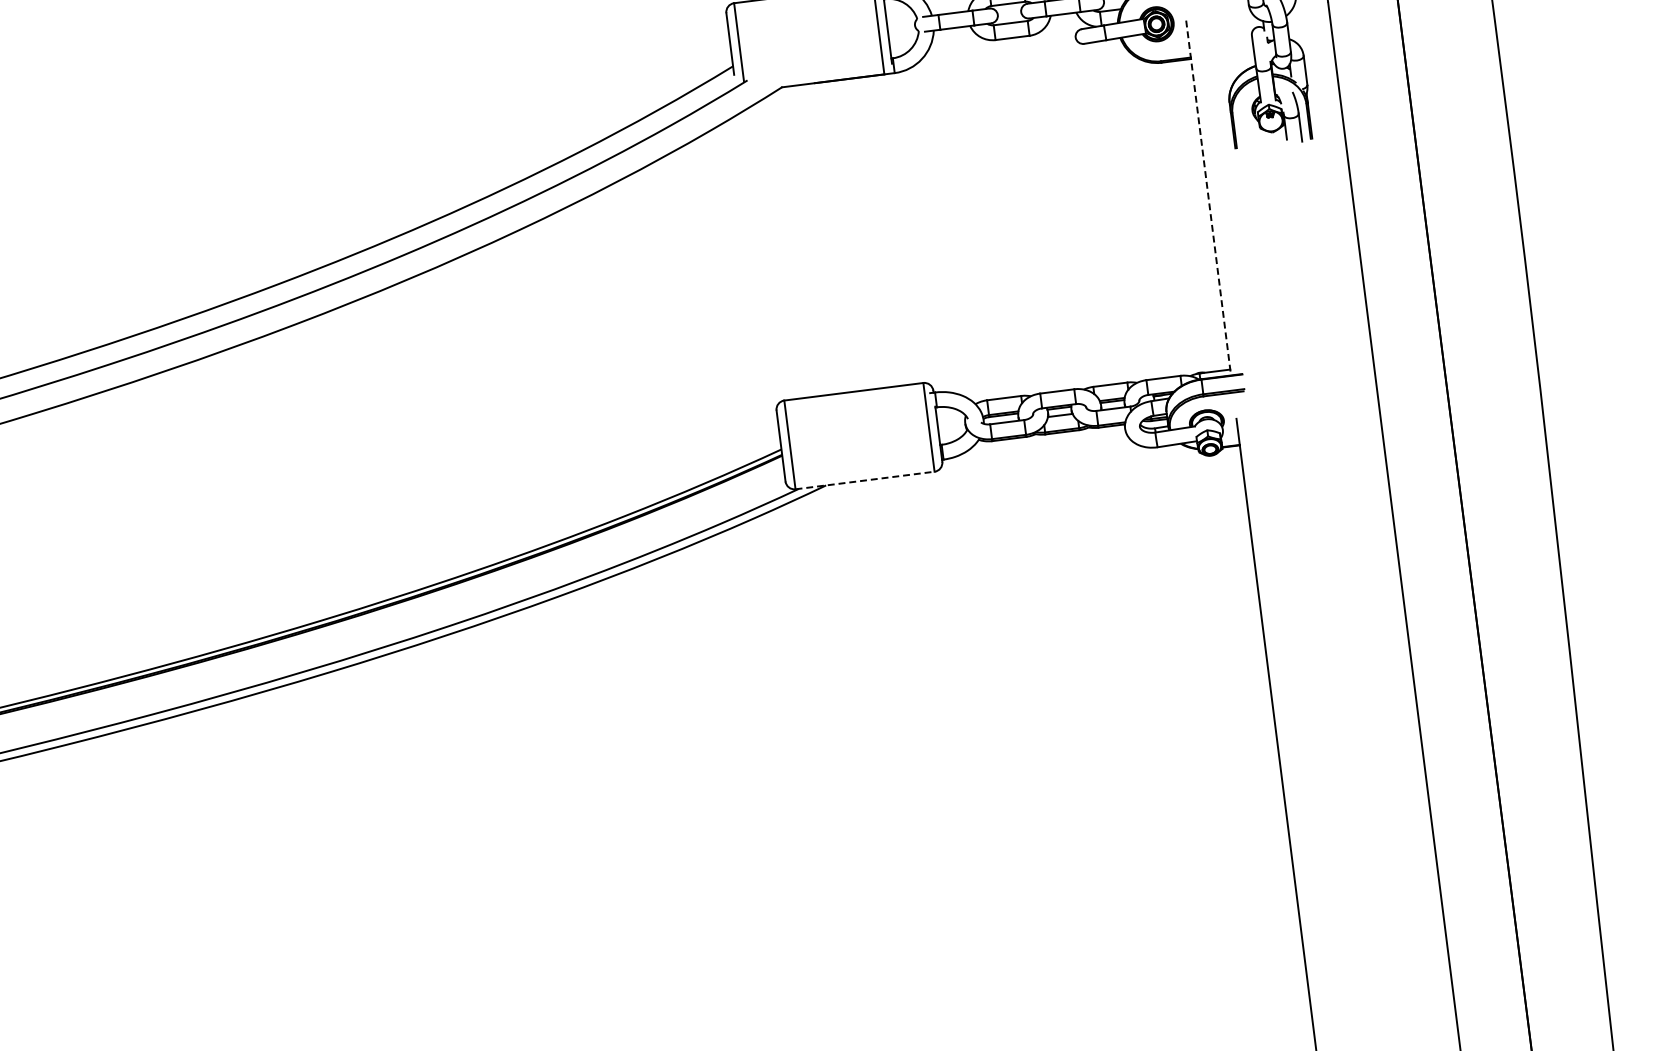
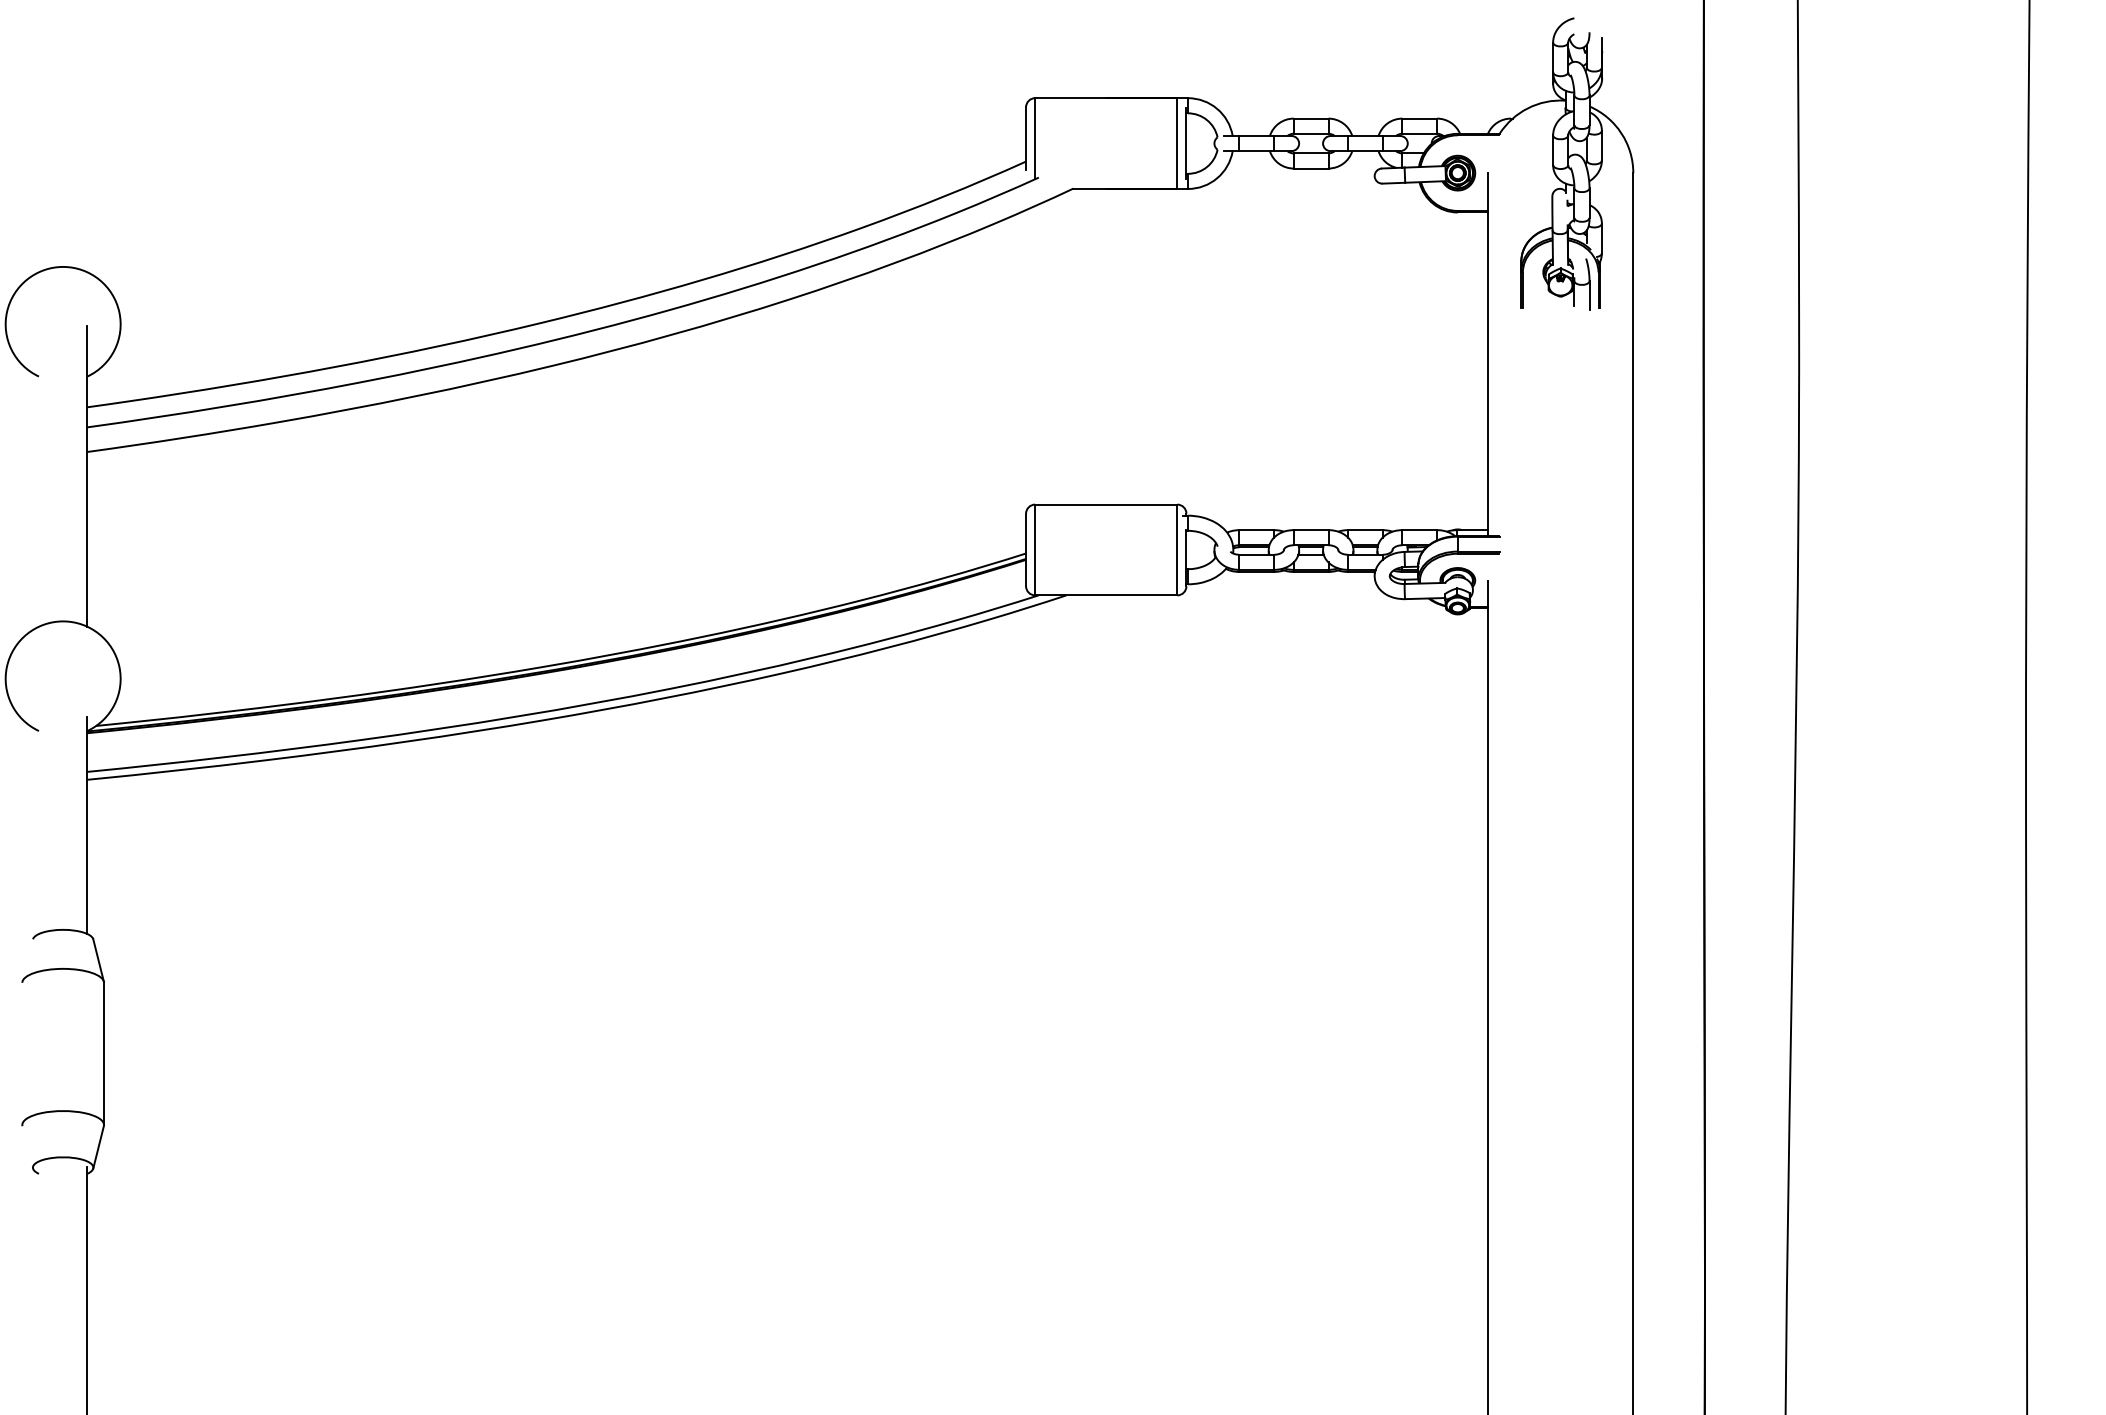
line: (1209, 198) -> (1488, 355), dashed -> solid
line: (865, 480) -> (1106, 595), dashed -> solid

